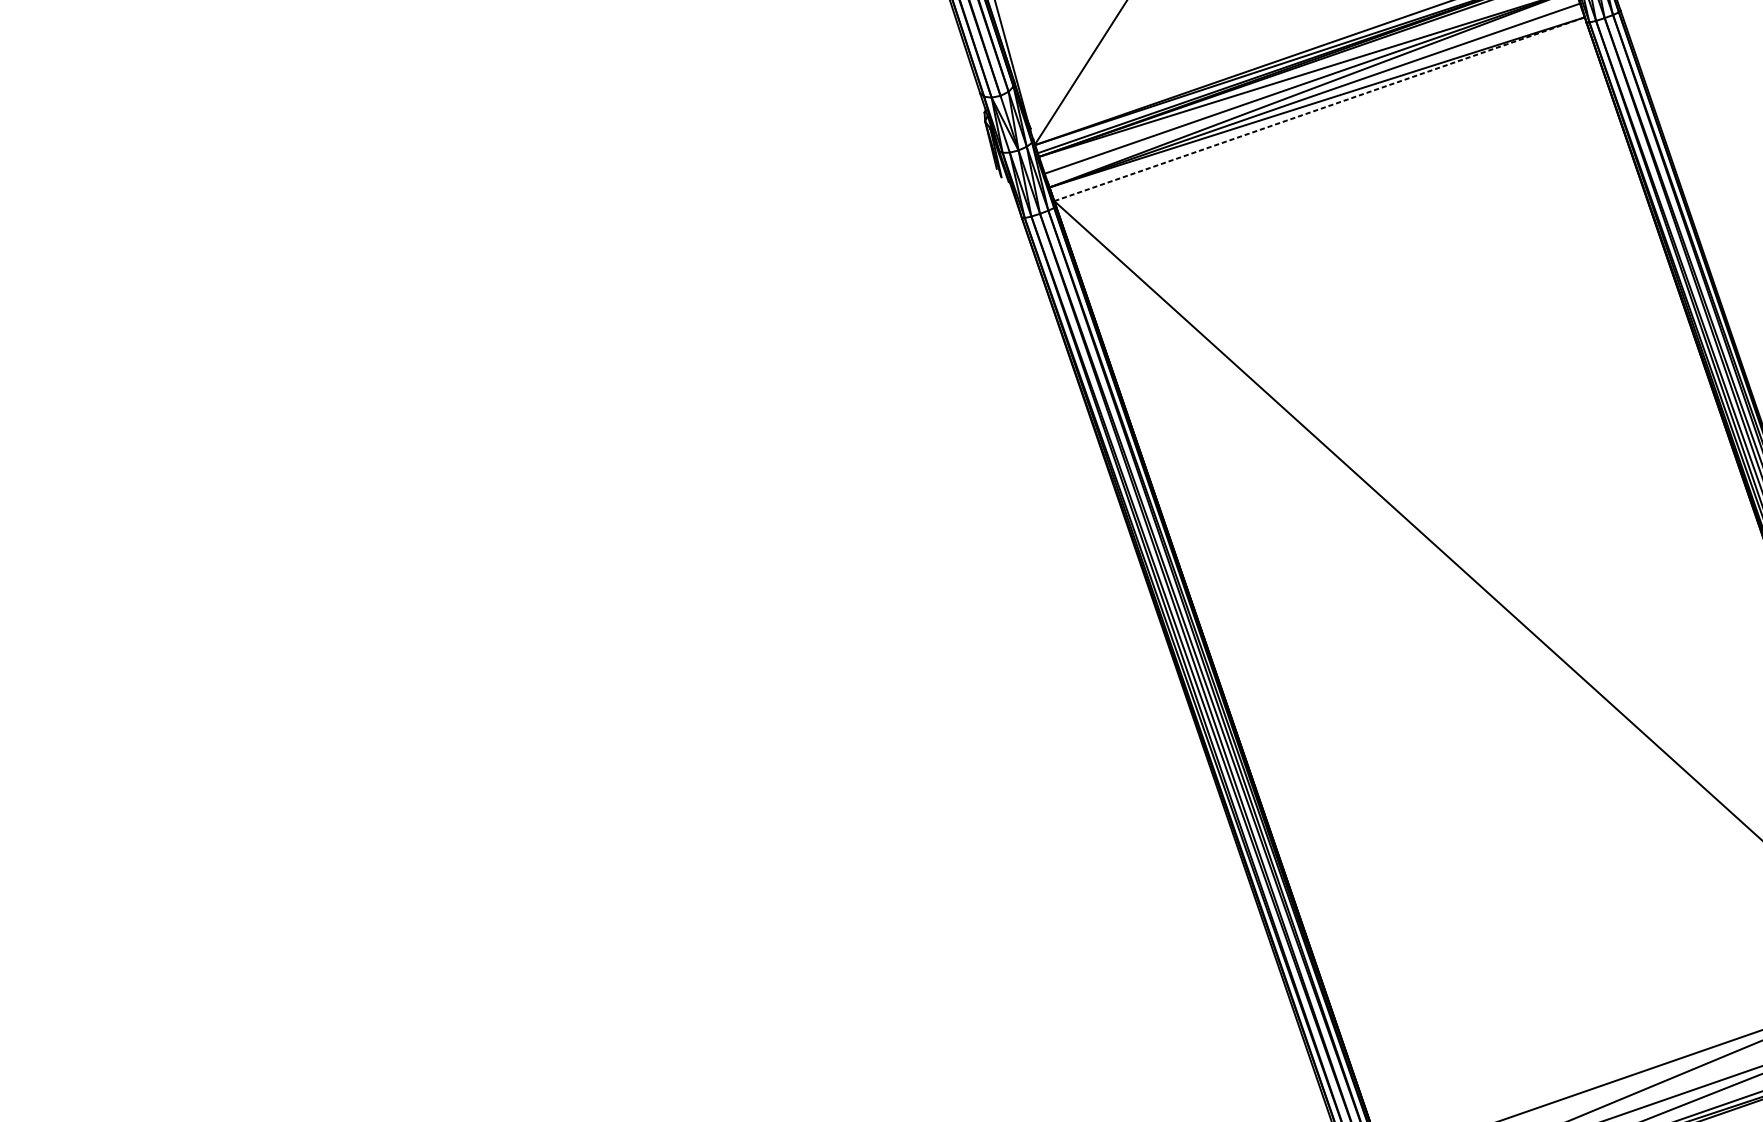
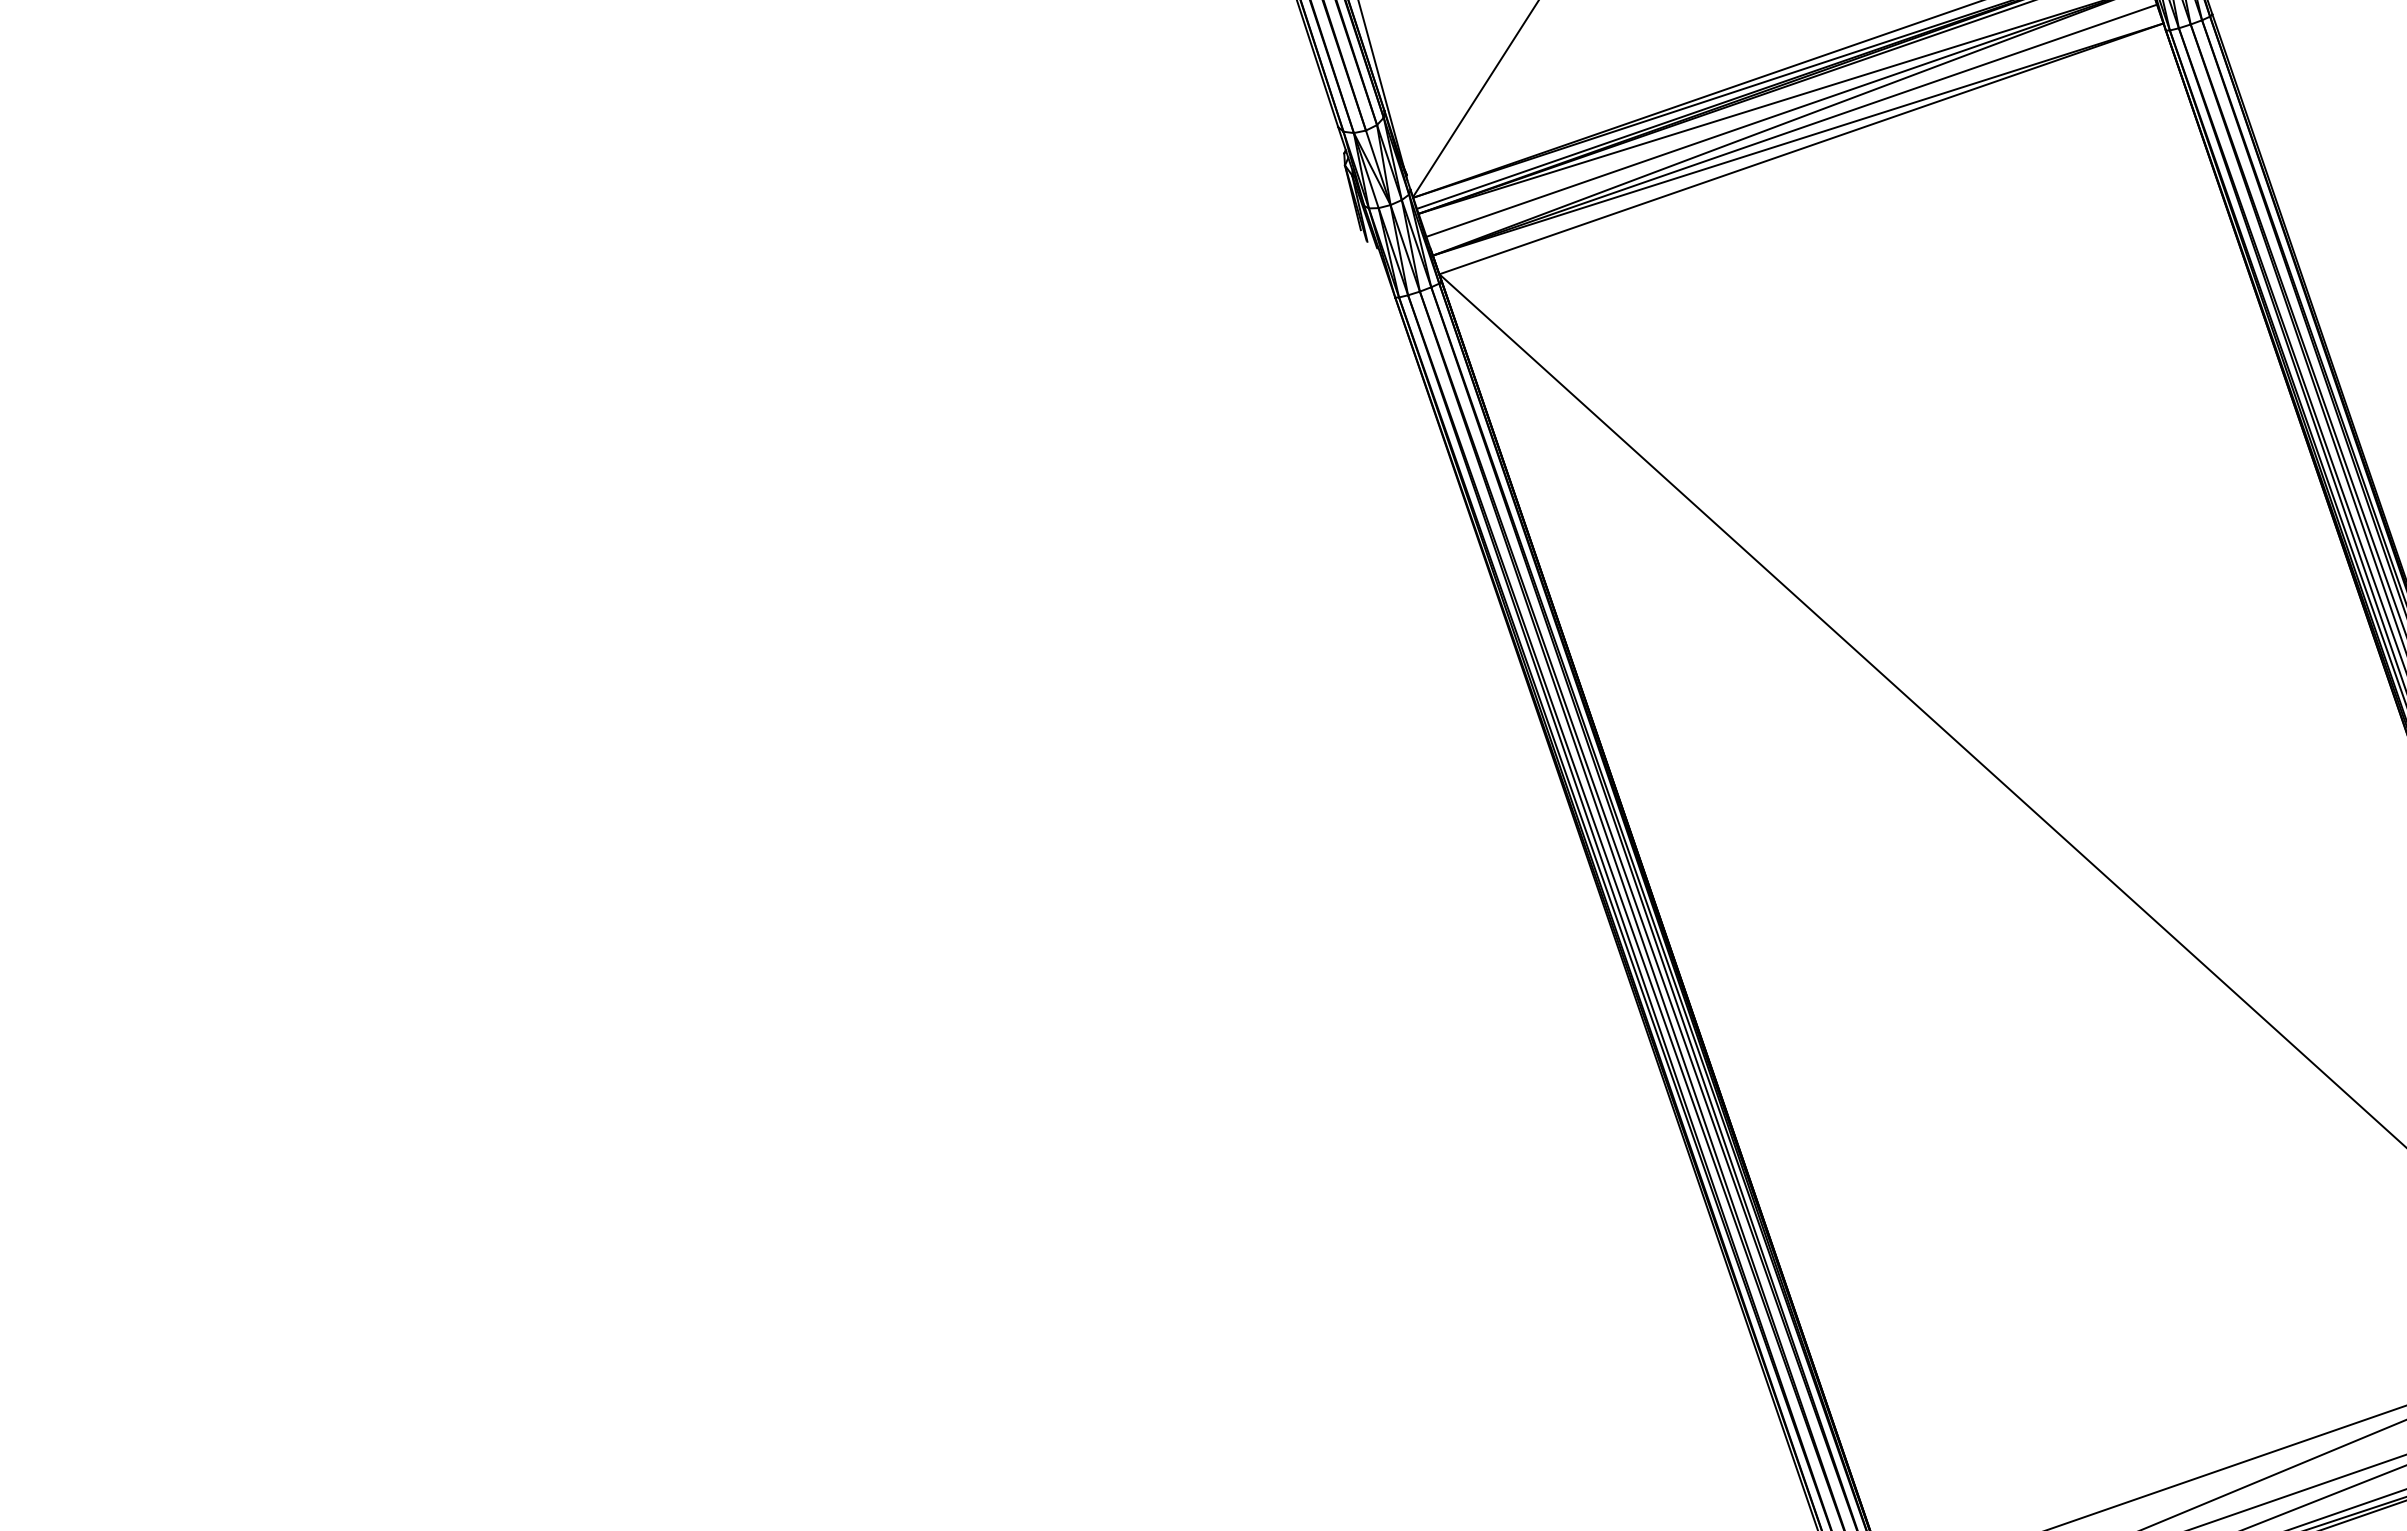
line: (1319, 108) -> (1801, 148), dashed -> solid

